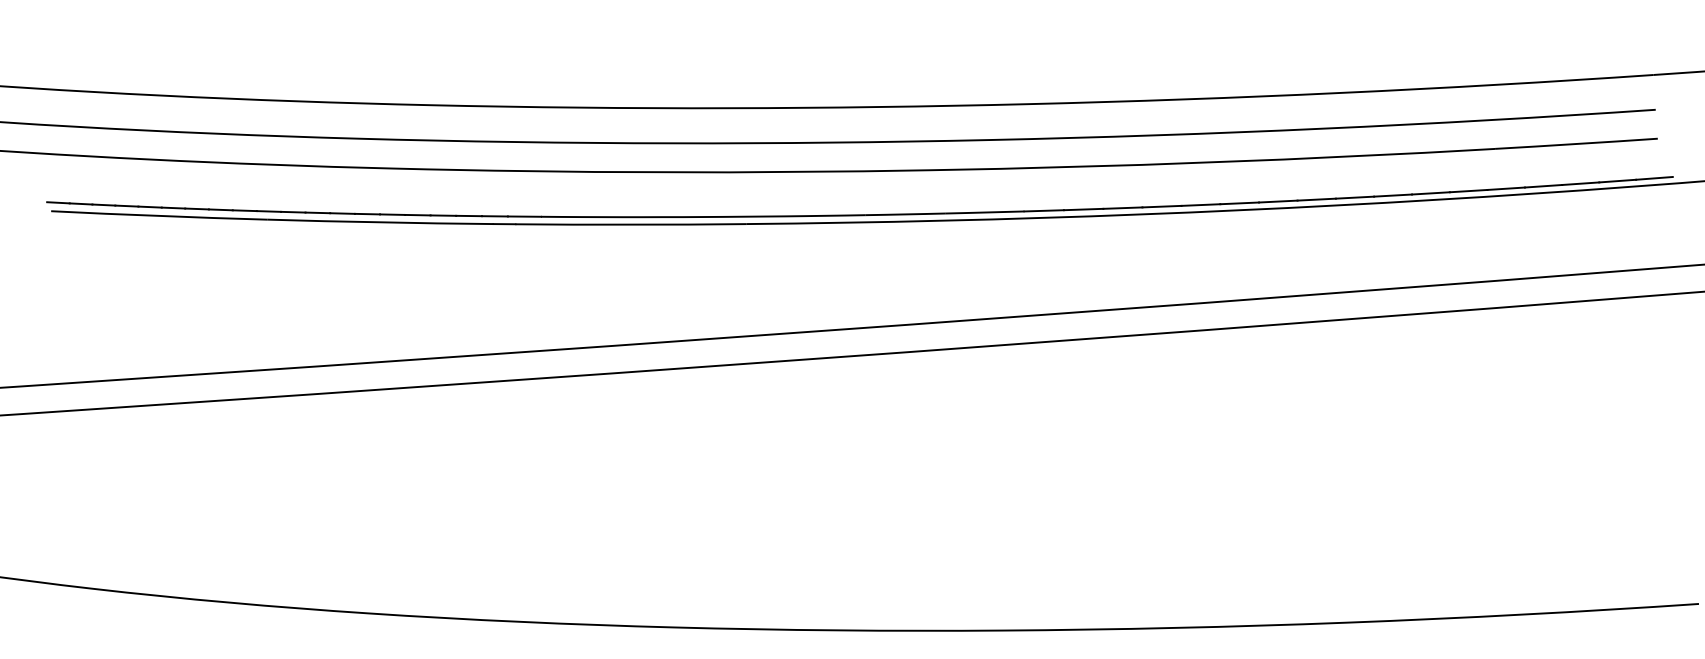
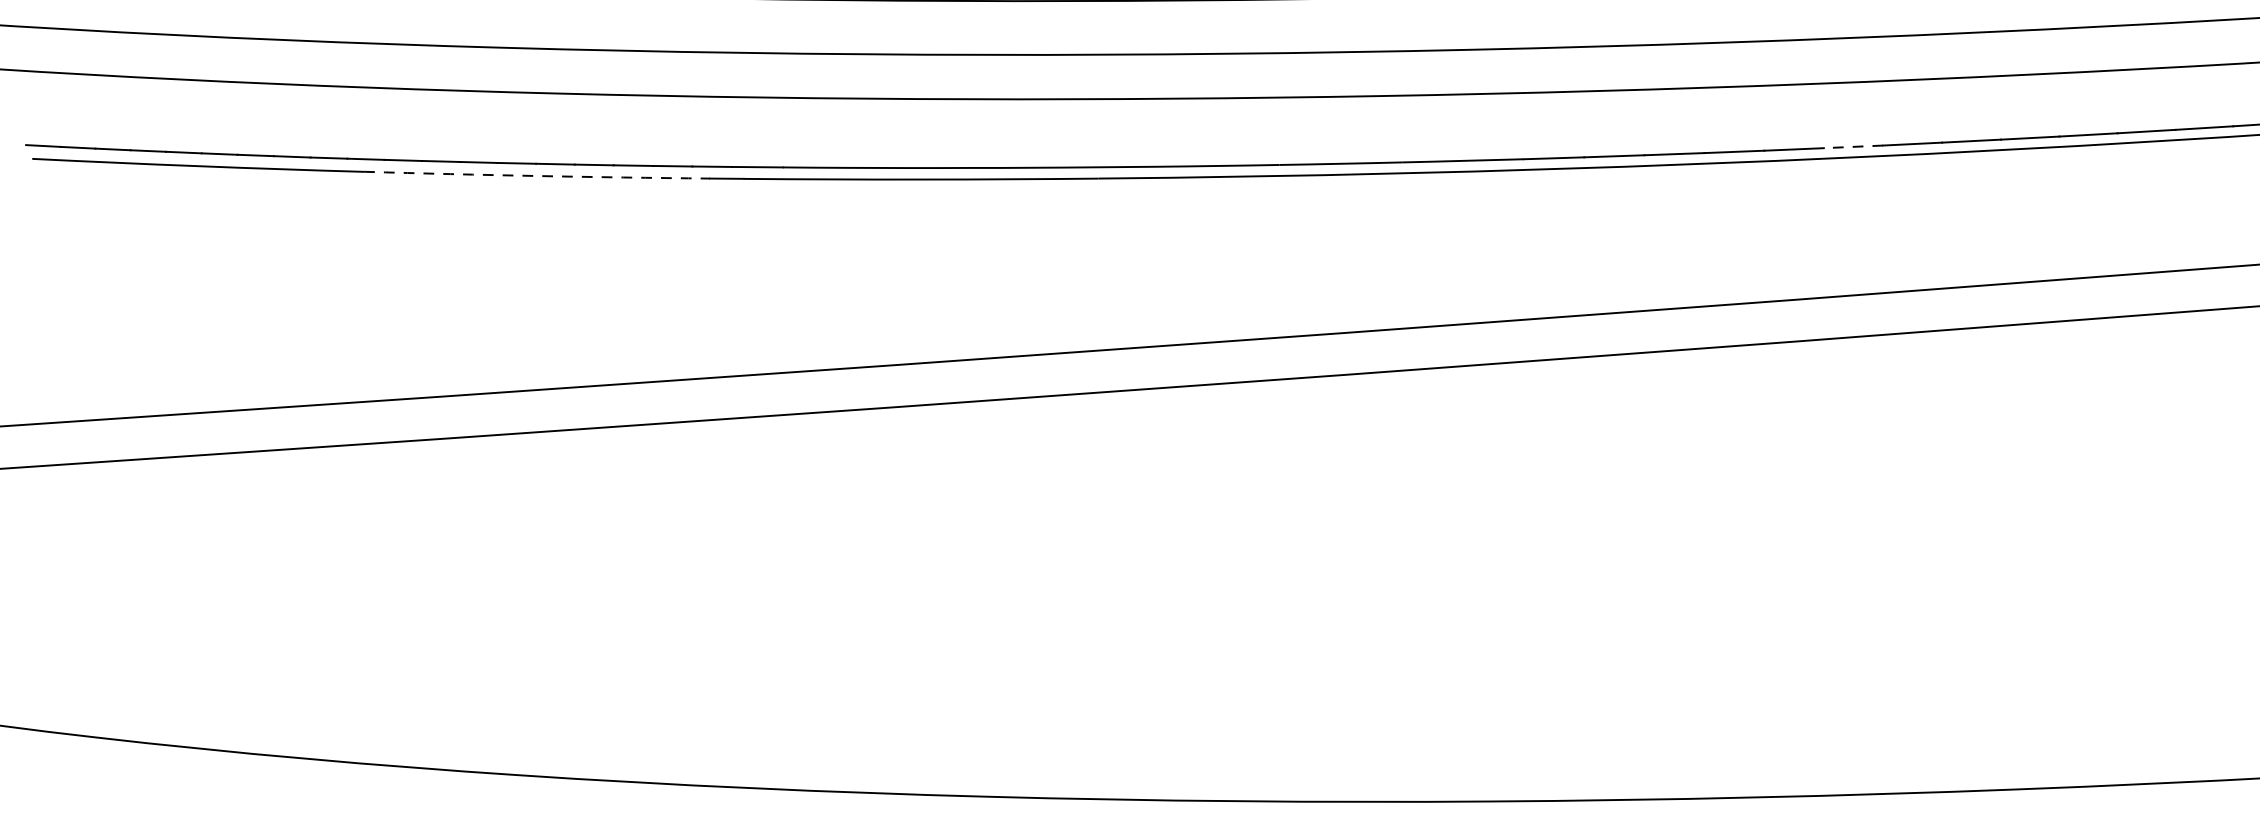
line: (1239, 203) -> (1853, 147), solid -> dashed
arc: (380, 222) -> (536, 176), solid -> dashed

